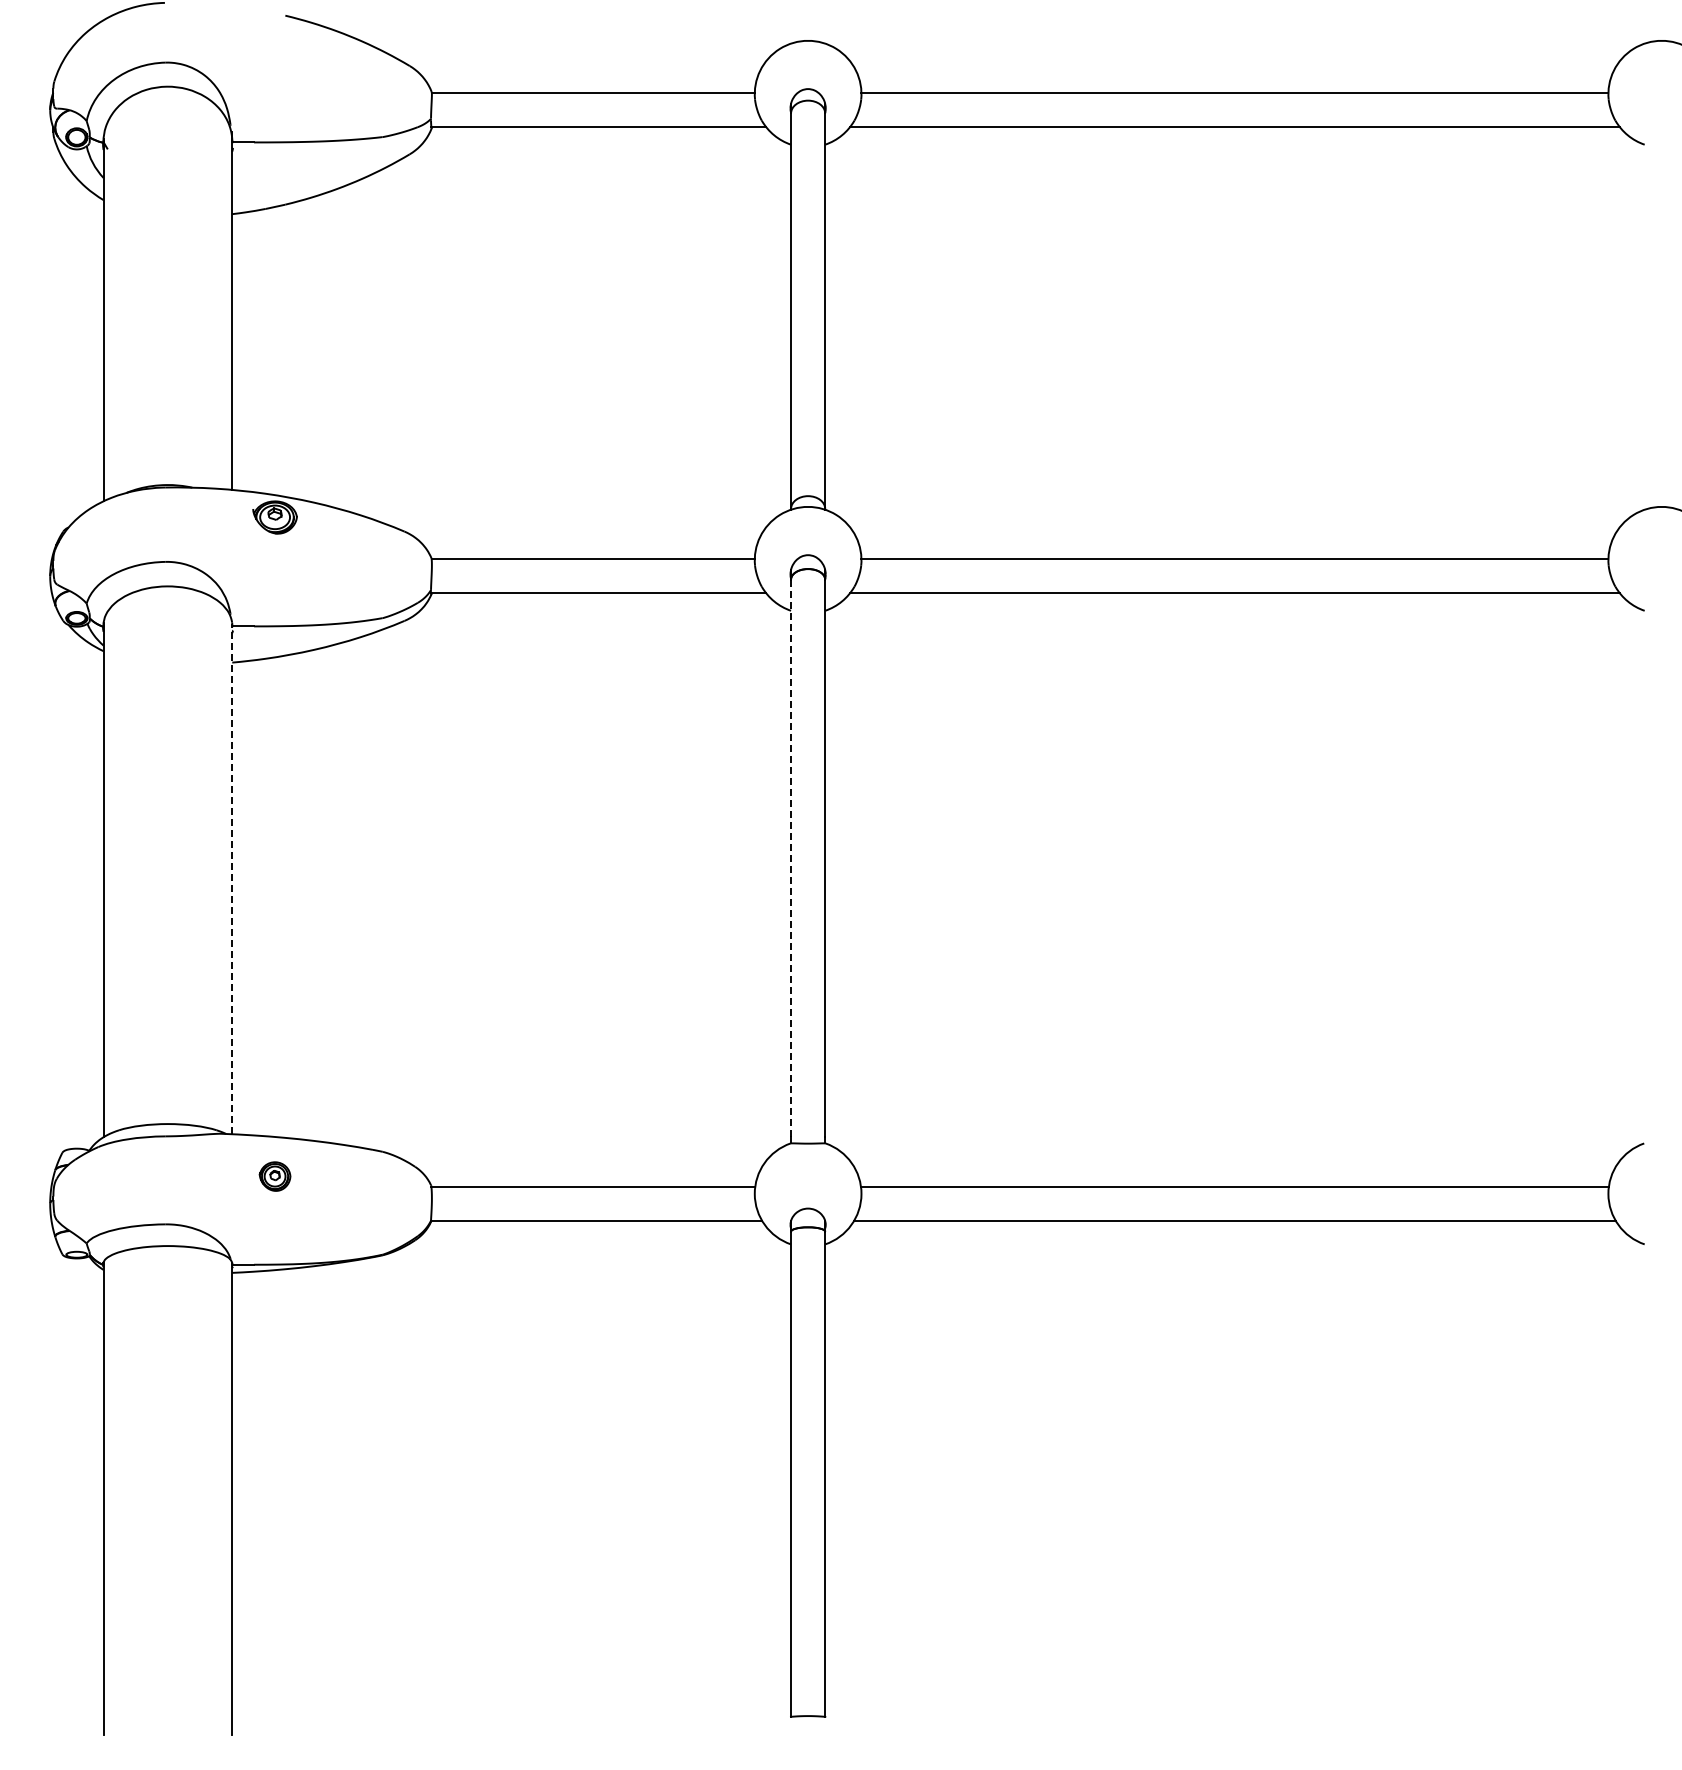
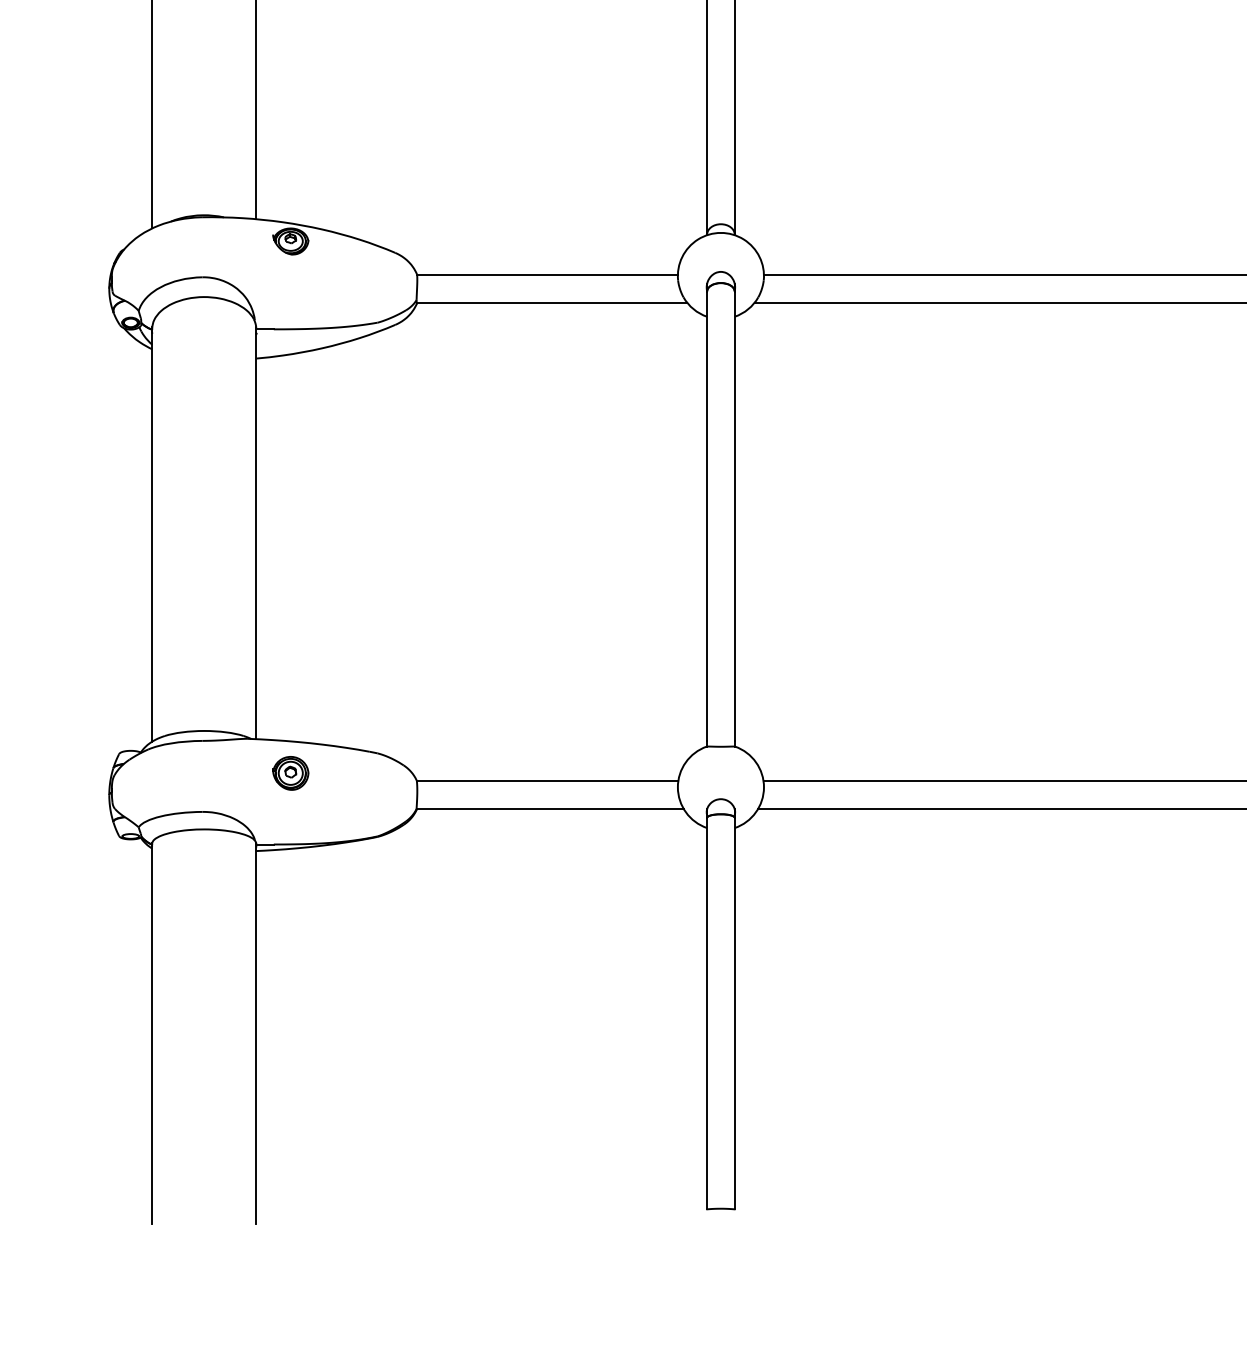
line: (791, 858) -> (707, 516), dashed -> solid
line: (232, 878) -> (256, 532), dashed -> solid
part: (274, 1176) -> (290, 773), size x1.43

